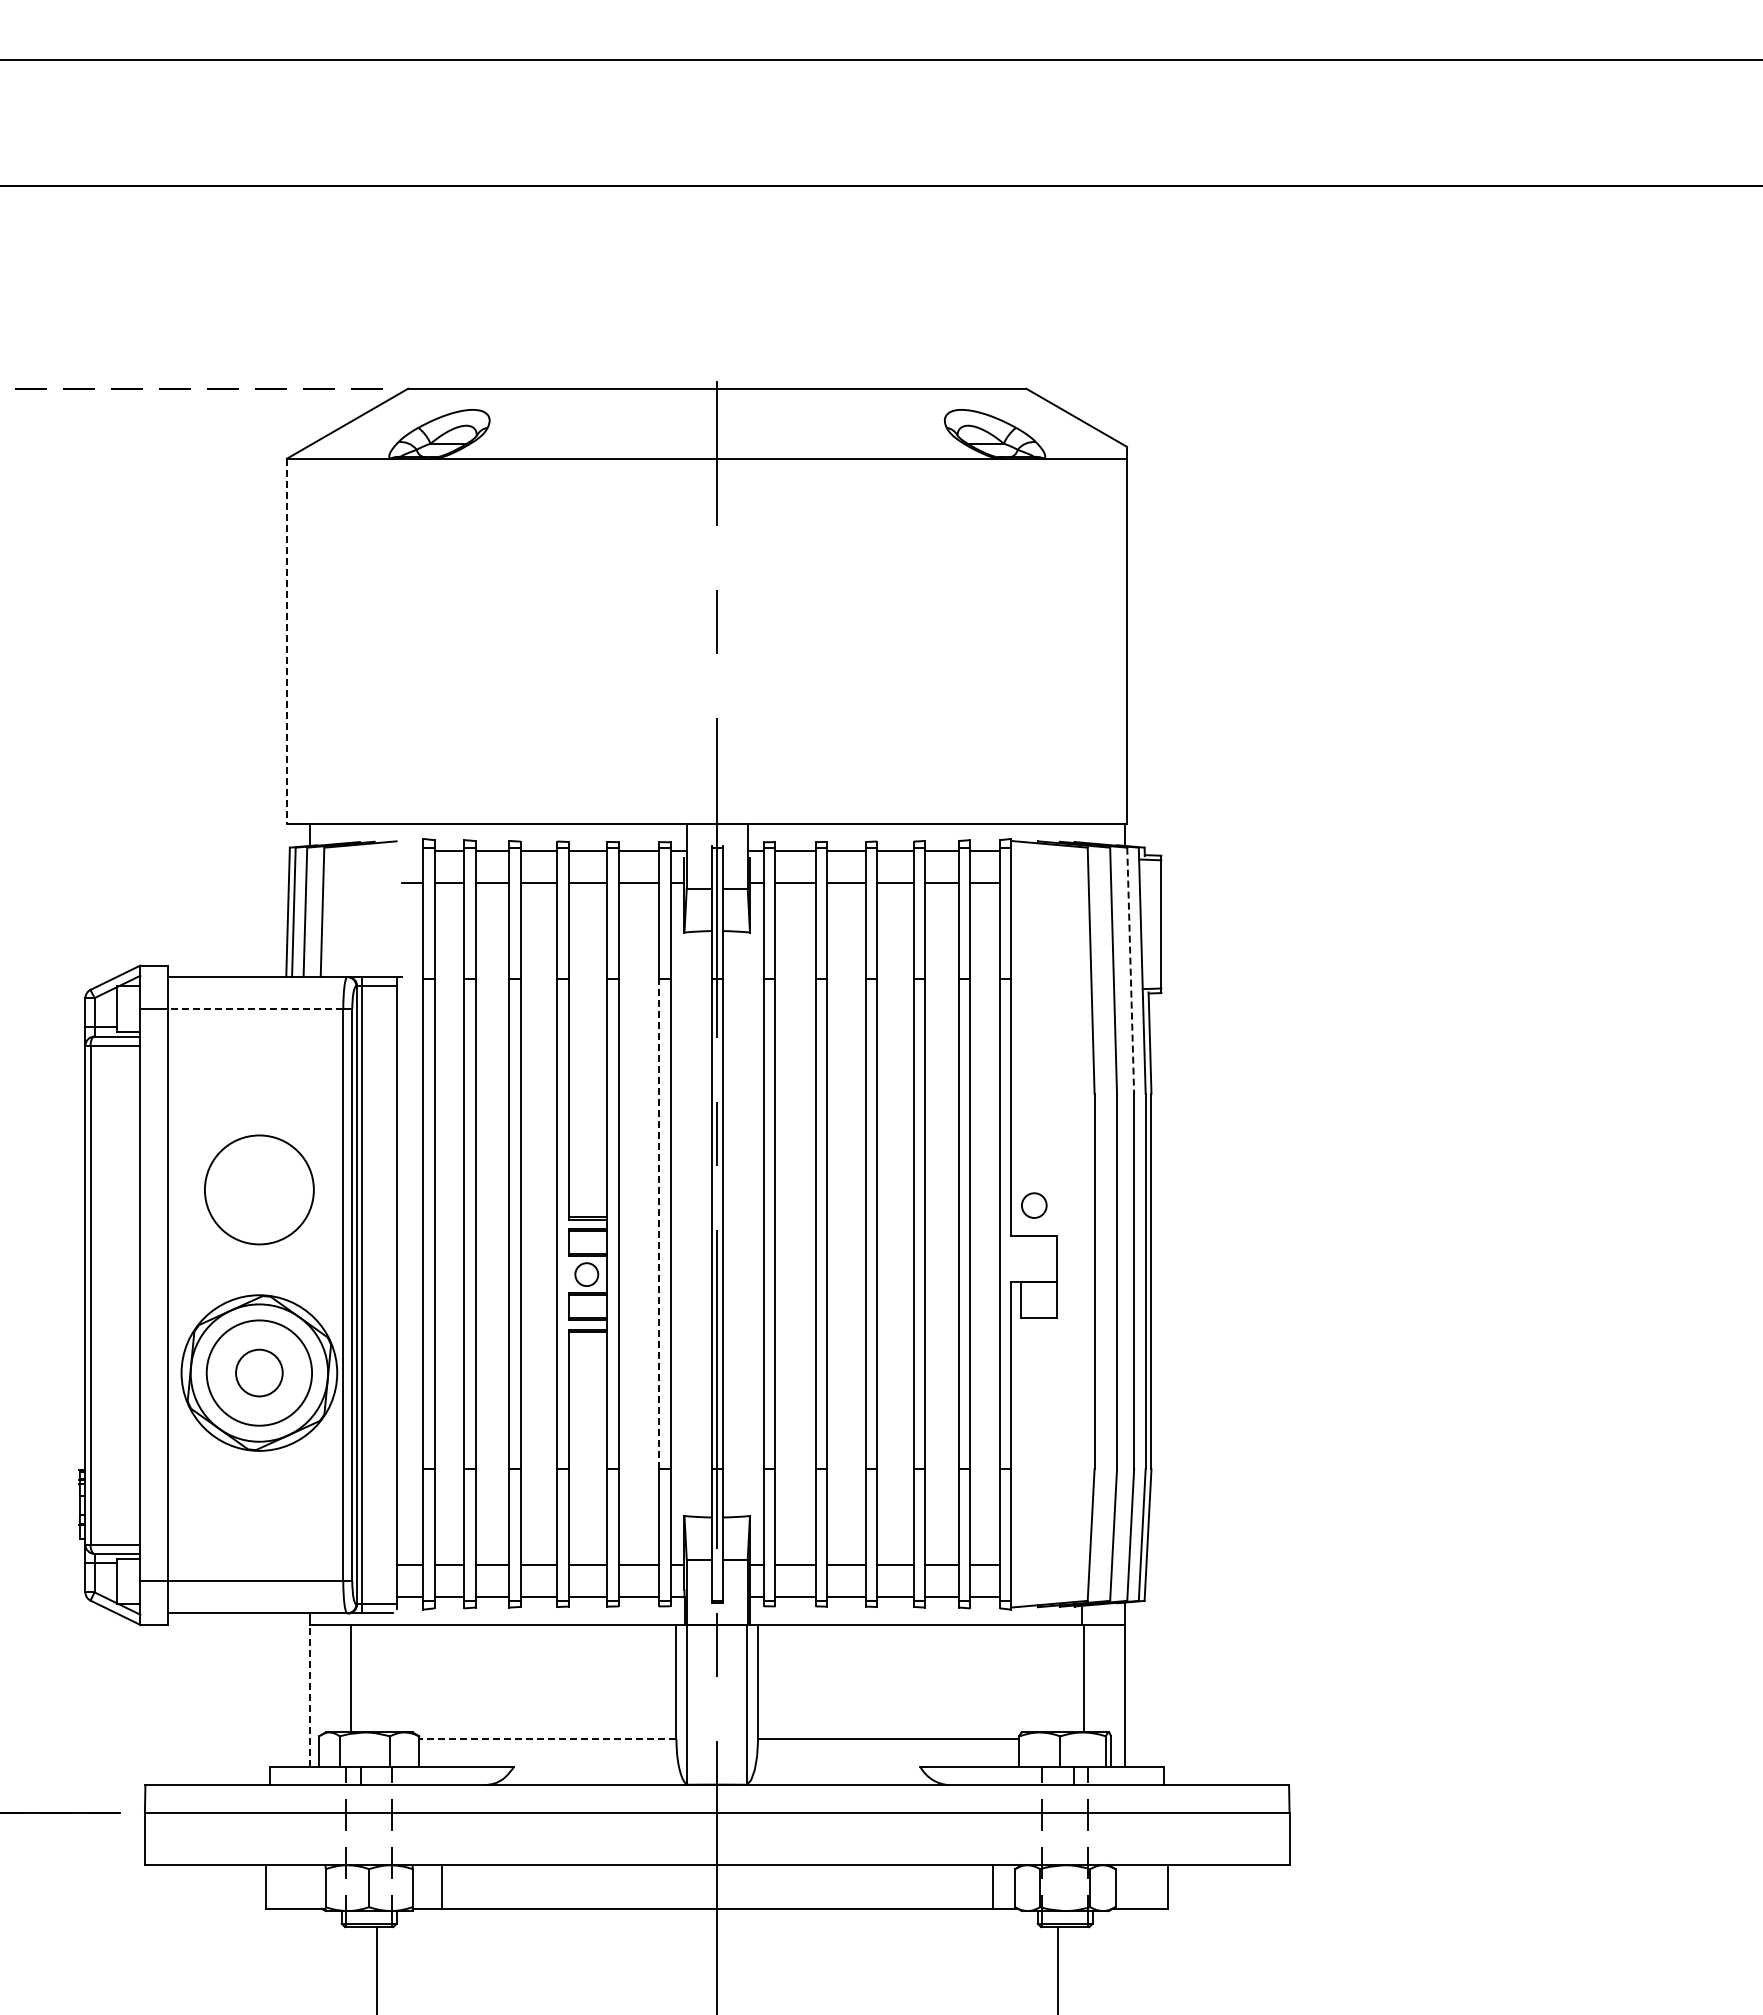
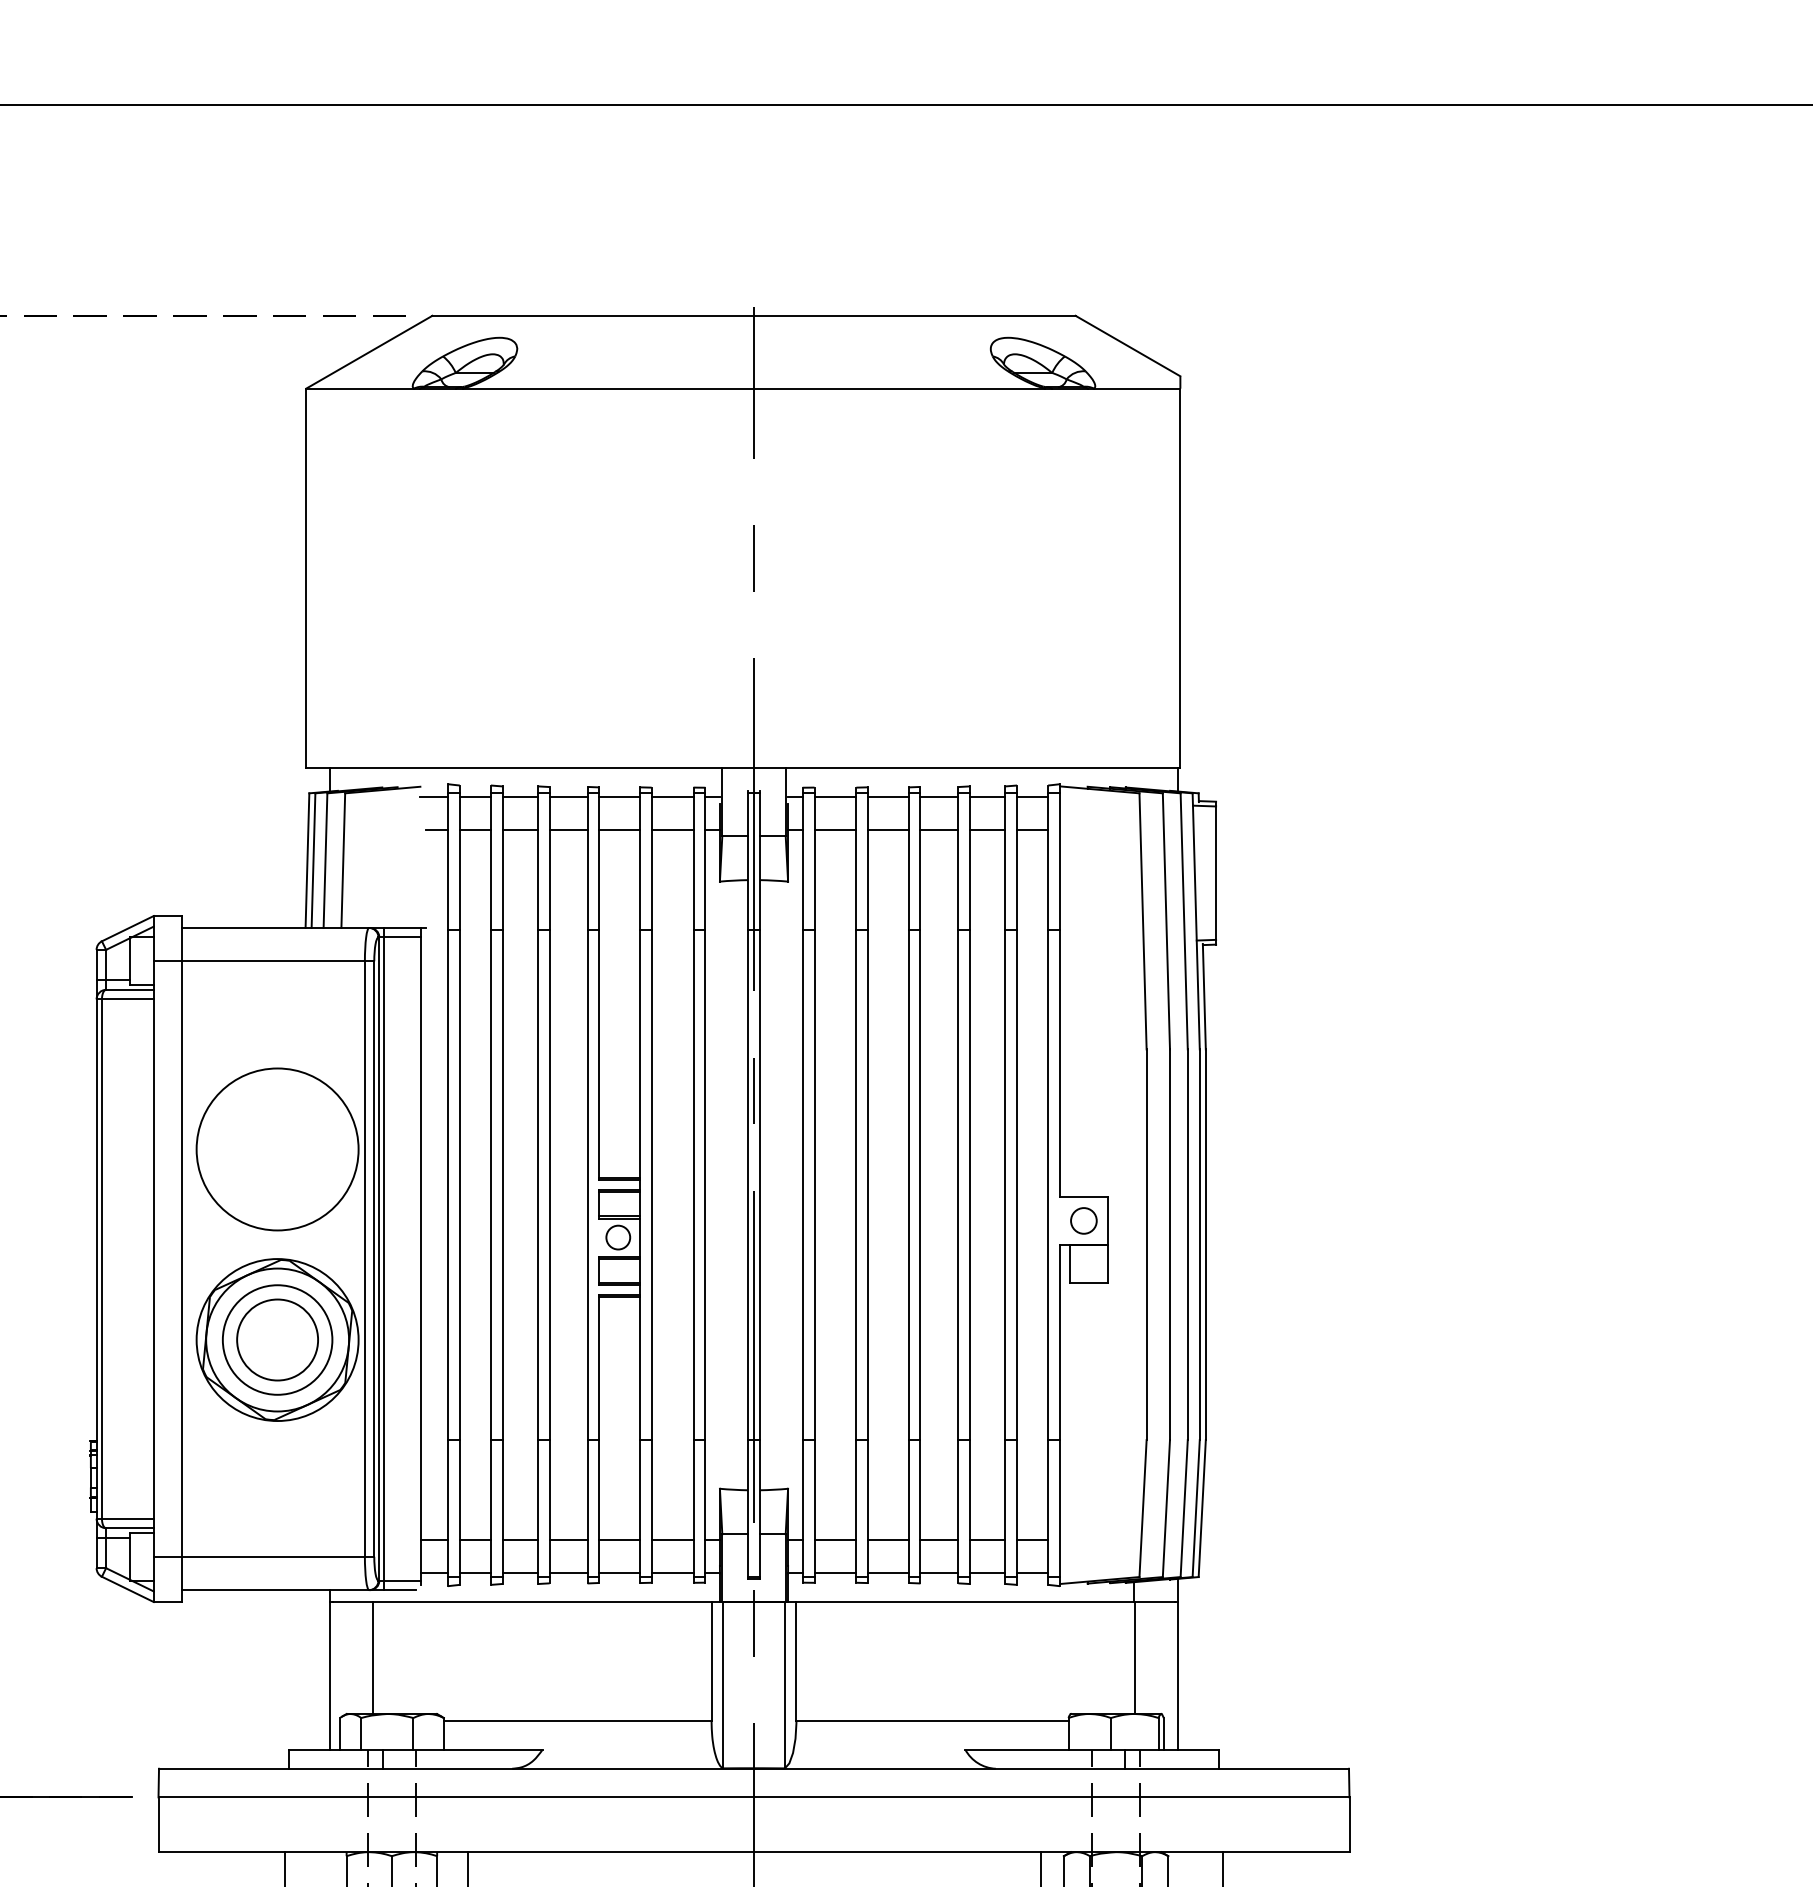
line: (286, 641) -> (305, 578), dashed -> solid
line: (409, 851) -> (433, 797), added
line: (1130, 971) -> (1184, 922), dashed -> solid
line: (255, 1009) -> (273, 961), dashed -> solid
circle: (259, 1189) -> (277, 1149), size x1.43
circle: (1034, 1205) -> (1084, 1220), moved
line: (659, 1224) -> (693, 1185), dashed -> solid
circle: (259, 1373) -> (277, 1340), size x1.67
line: (309, 1695) -> (329, 1675), dashed -> solid
line: (547, 1739) -> (577, 1721), dashed -> solid

